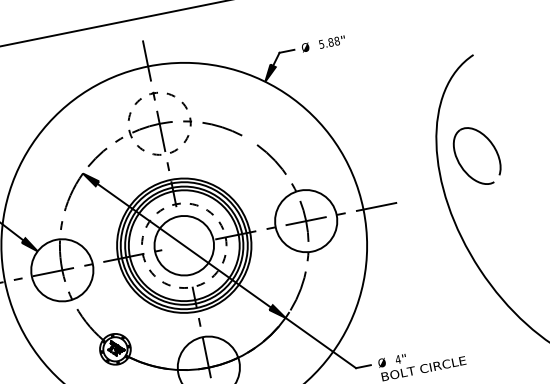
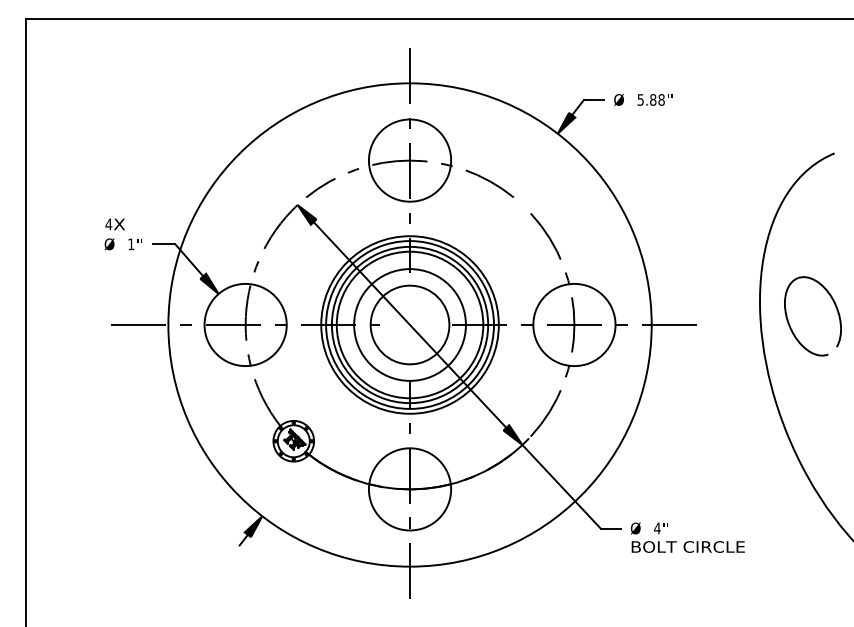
circle: (159, 123) -> (409, 160), dashed -> solid
part: (462, 167) -> (791, 327), moved
circle: (183, 245) -> (409, 324), dashed -> solid

